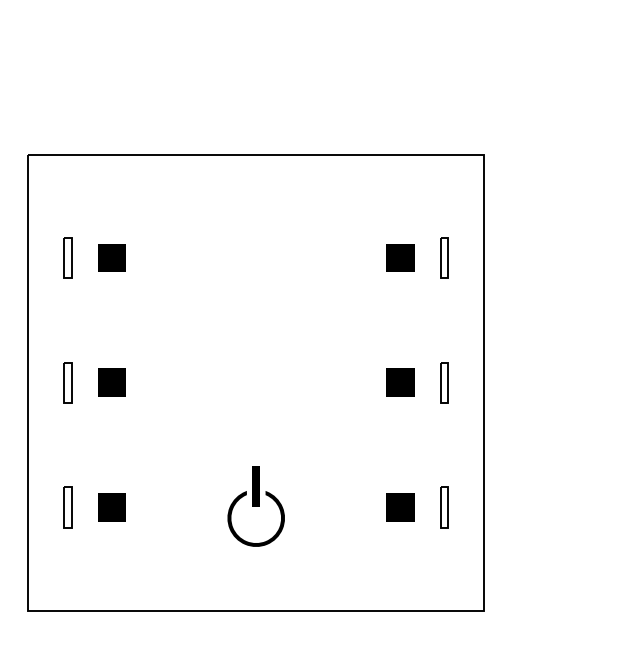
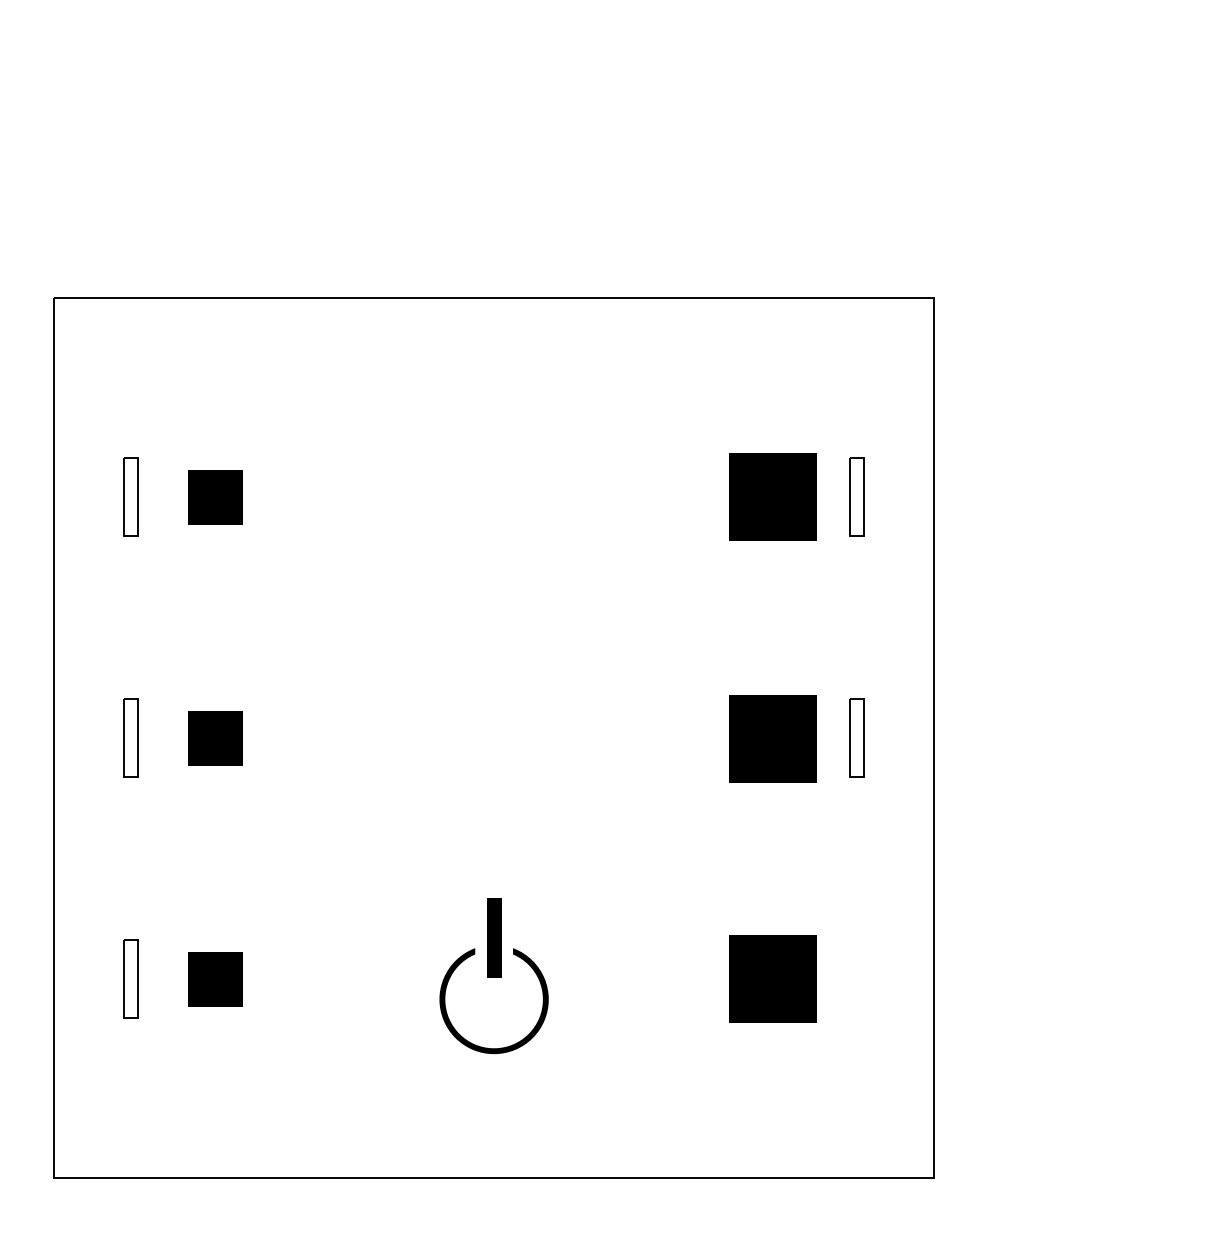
part: (400, 257) -> (772, 496), size x1.6
part: (400, 382) -> (772, 737), size x1.6
part: (400, 507) -> (772, 978), size x1.6
part: (444, 507) -> (857, 978), removed

